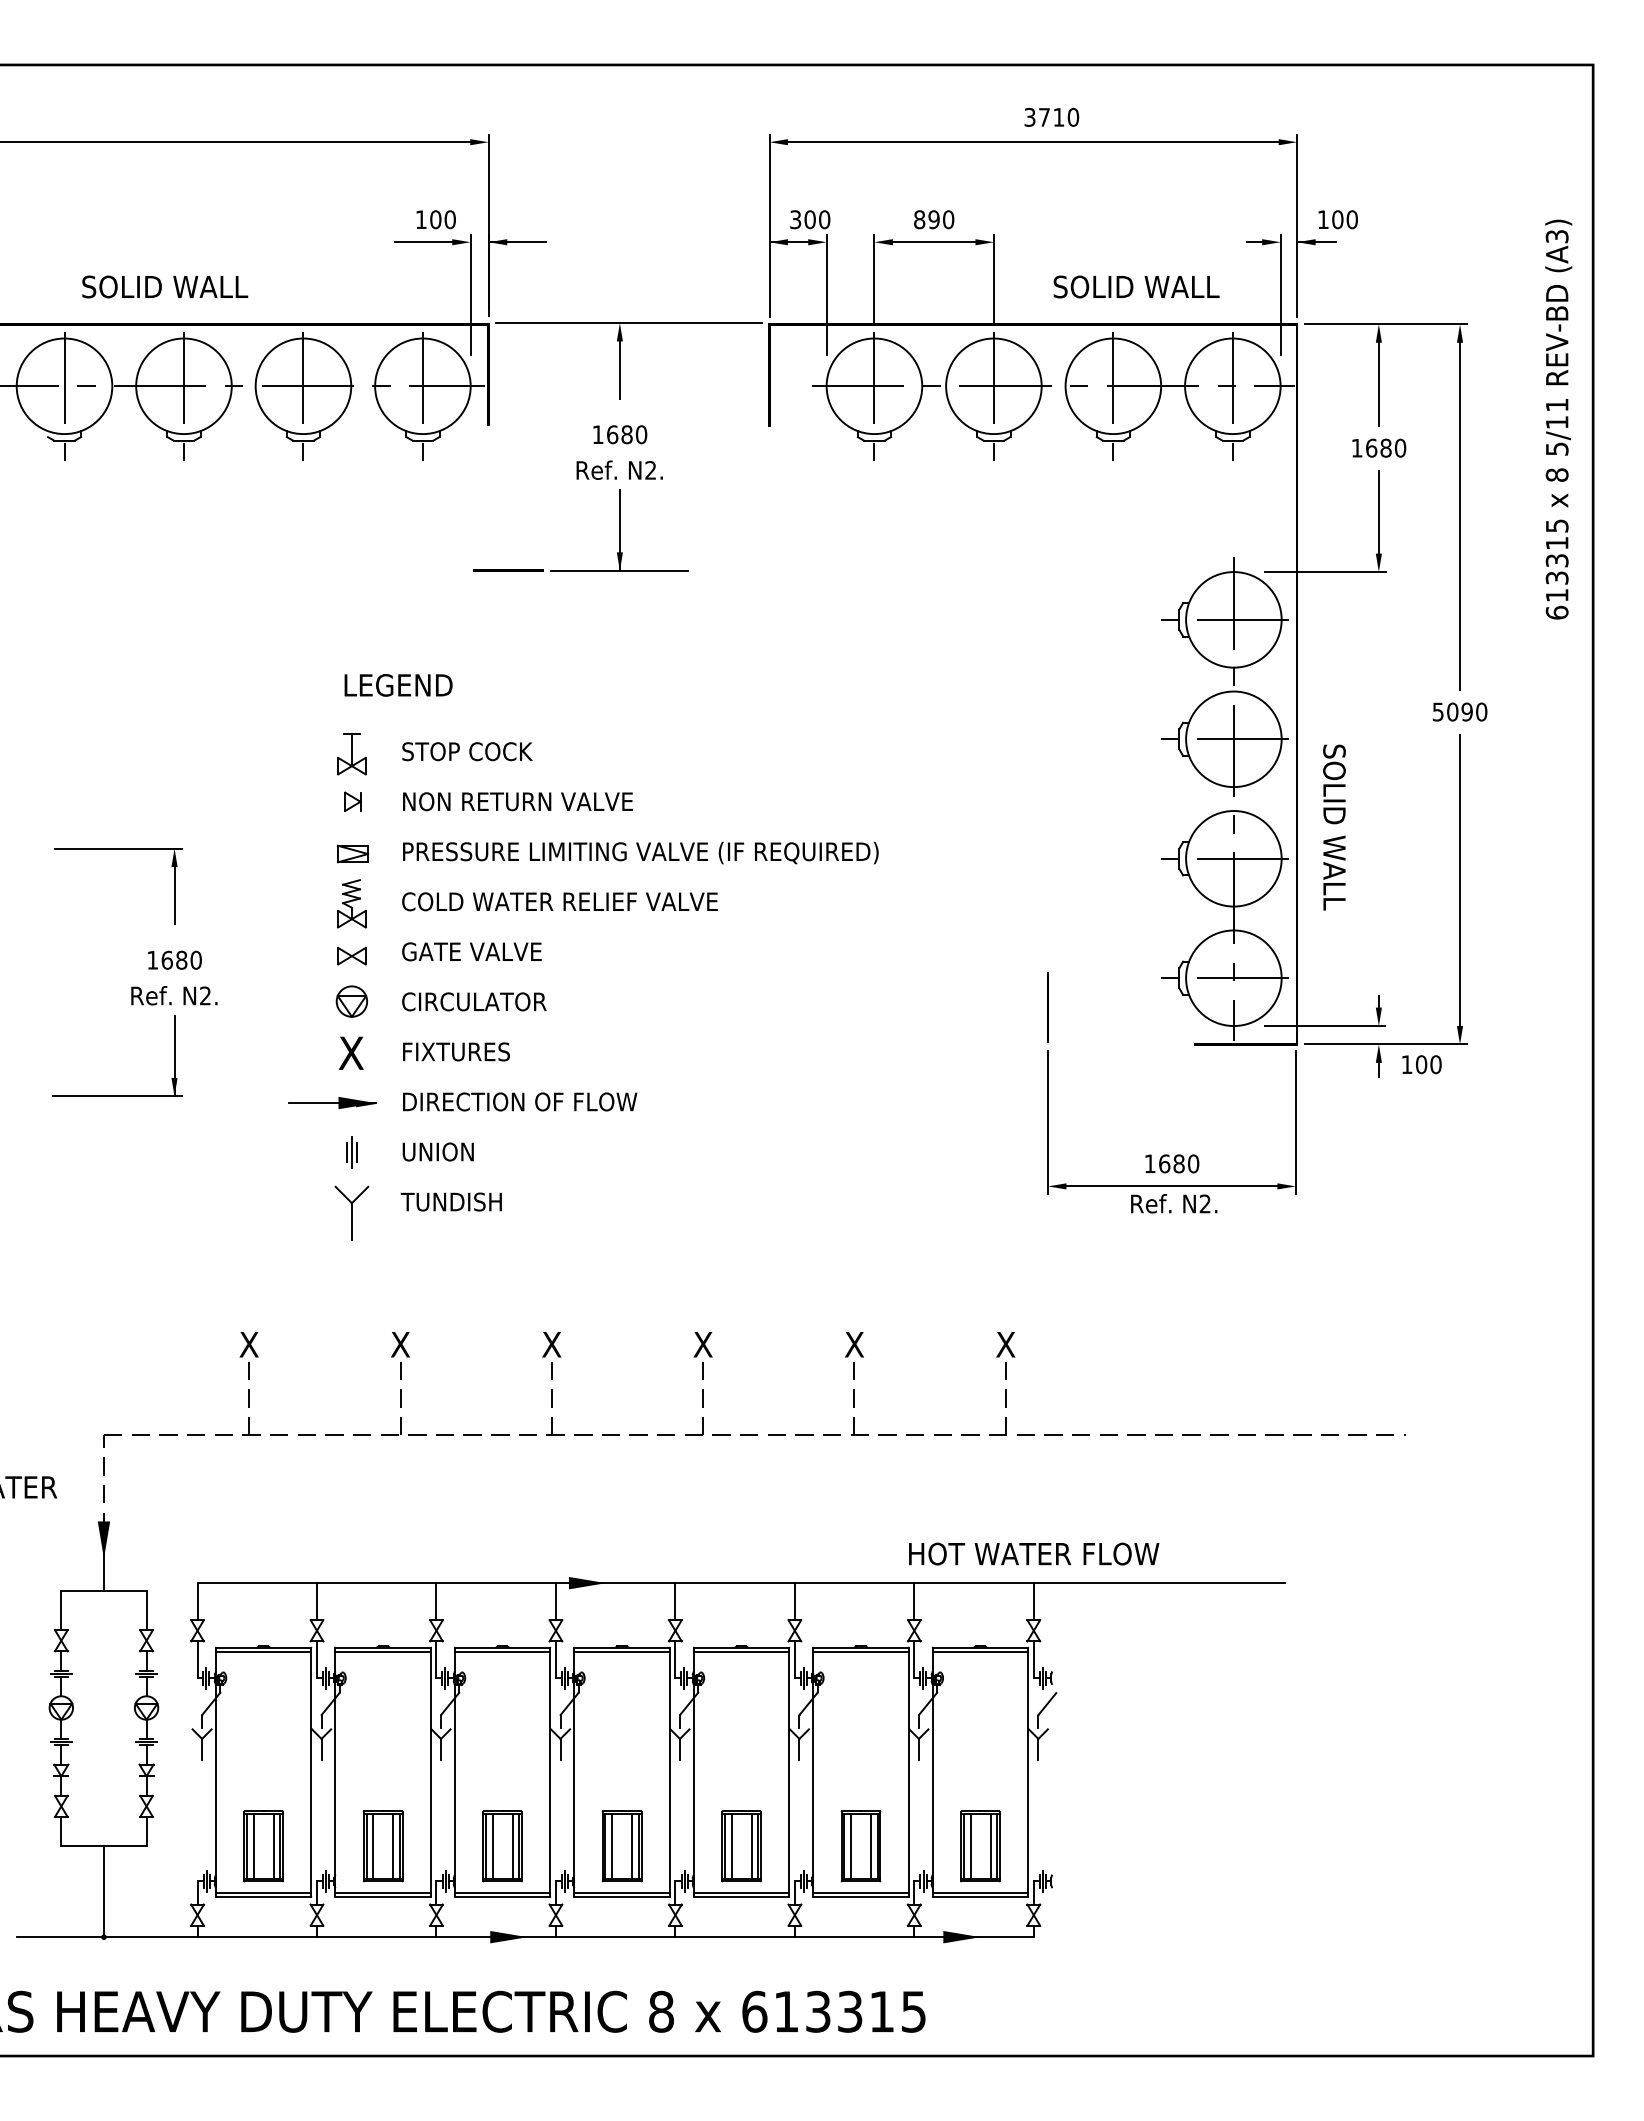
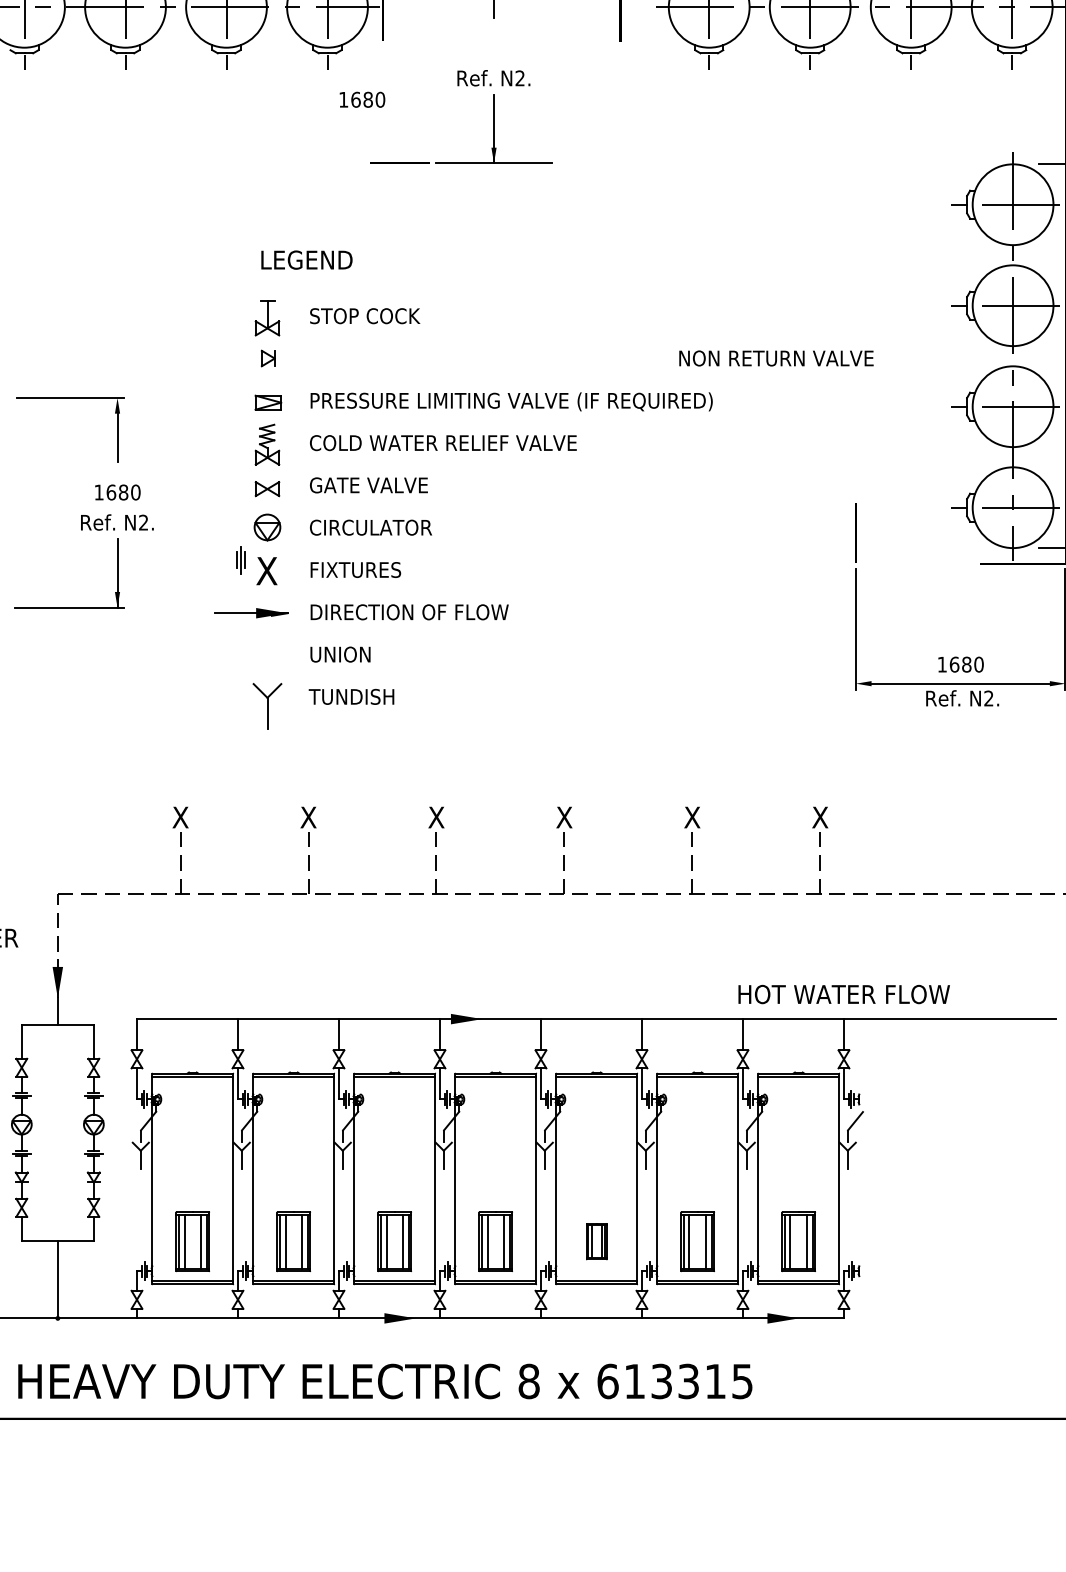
text: (620, 434) -> (362, 99), moved
text: (517, 801) -> (776, 358), moved
part: (351, 1152) -> (240, 560), moved
part: (741, 1846) -> (596, 1241), size x0.6

